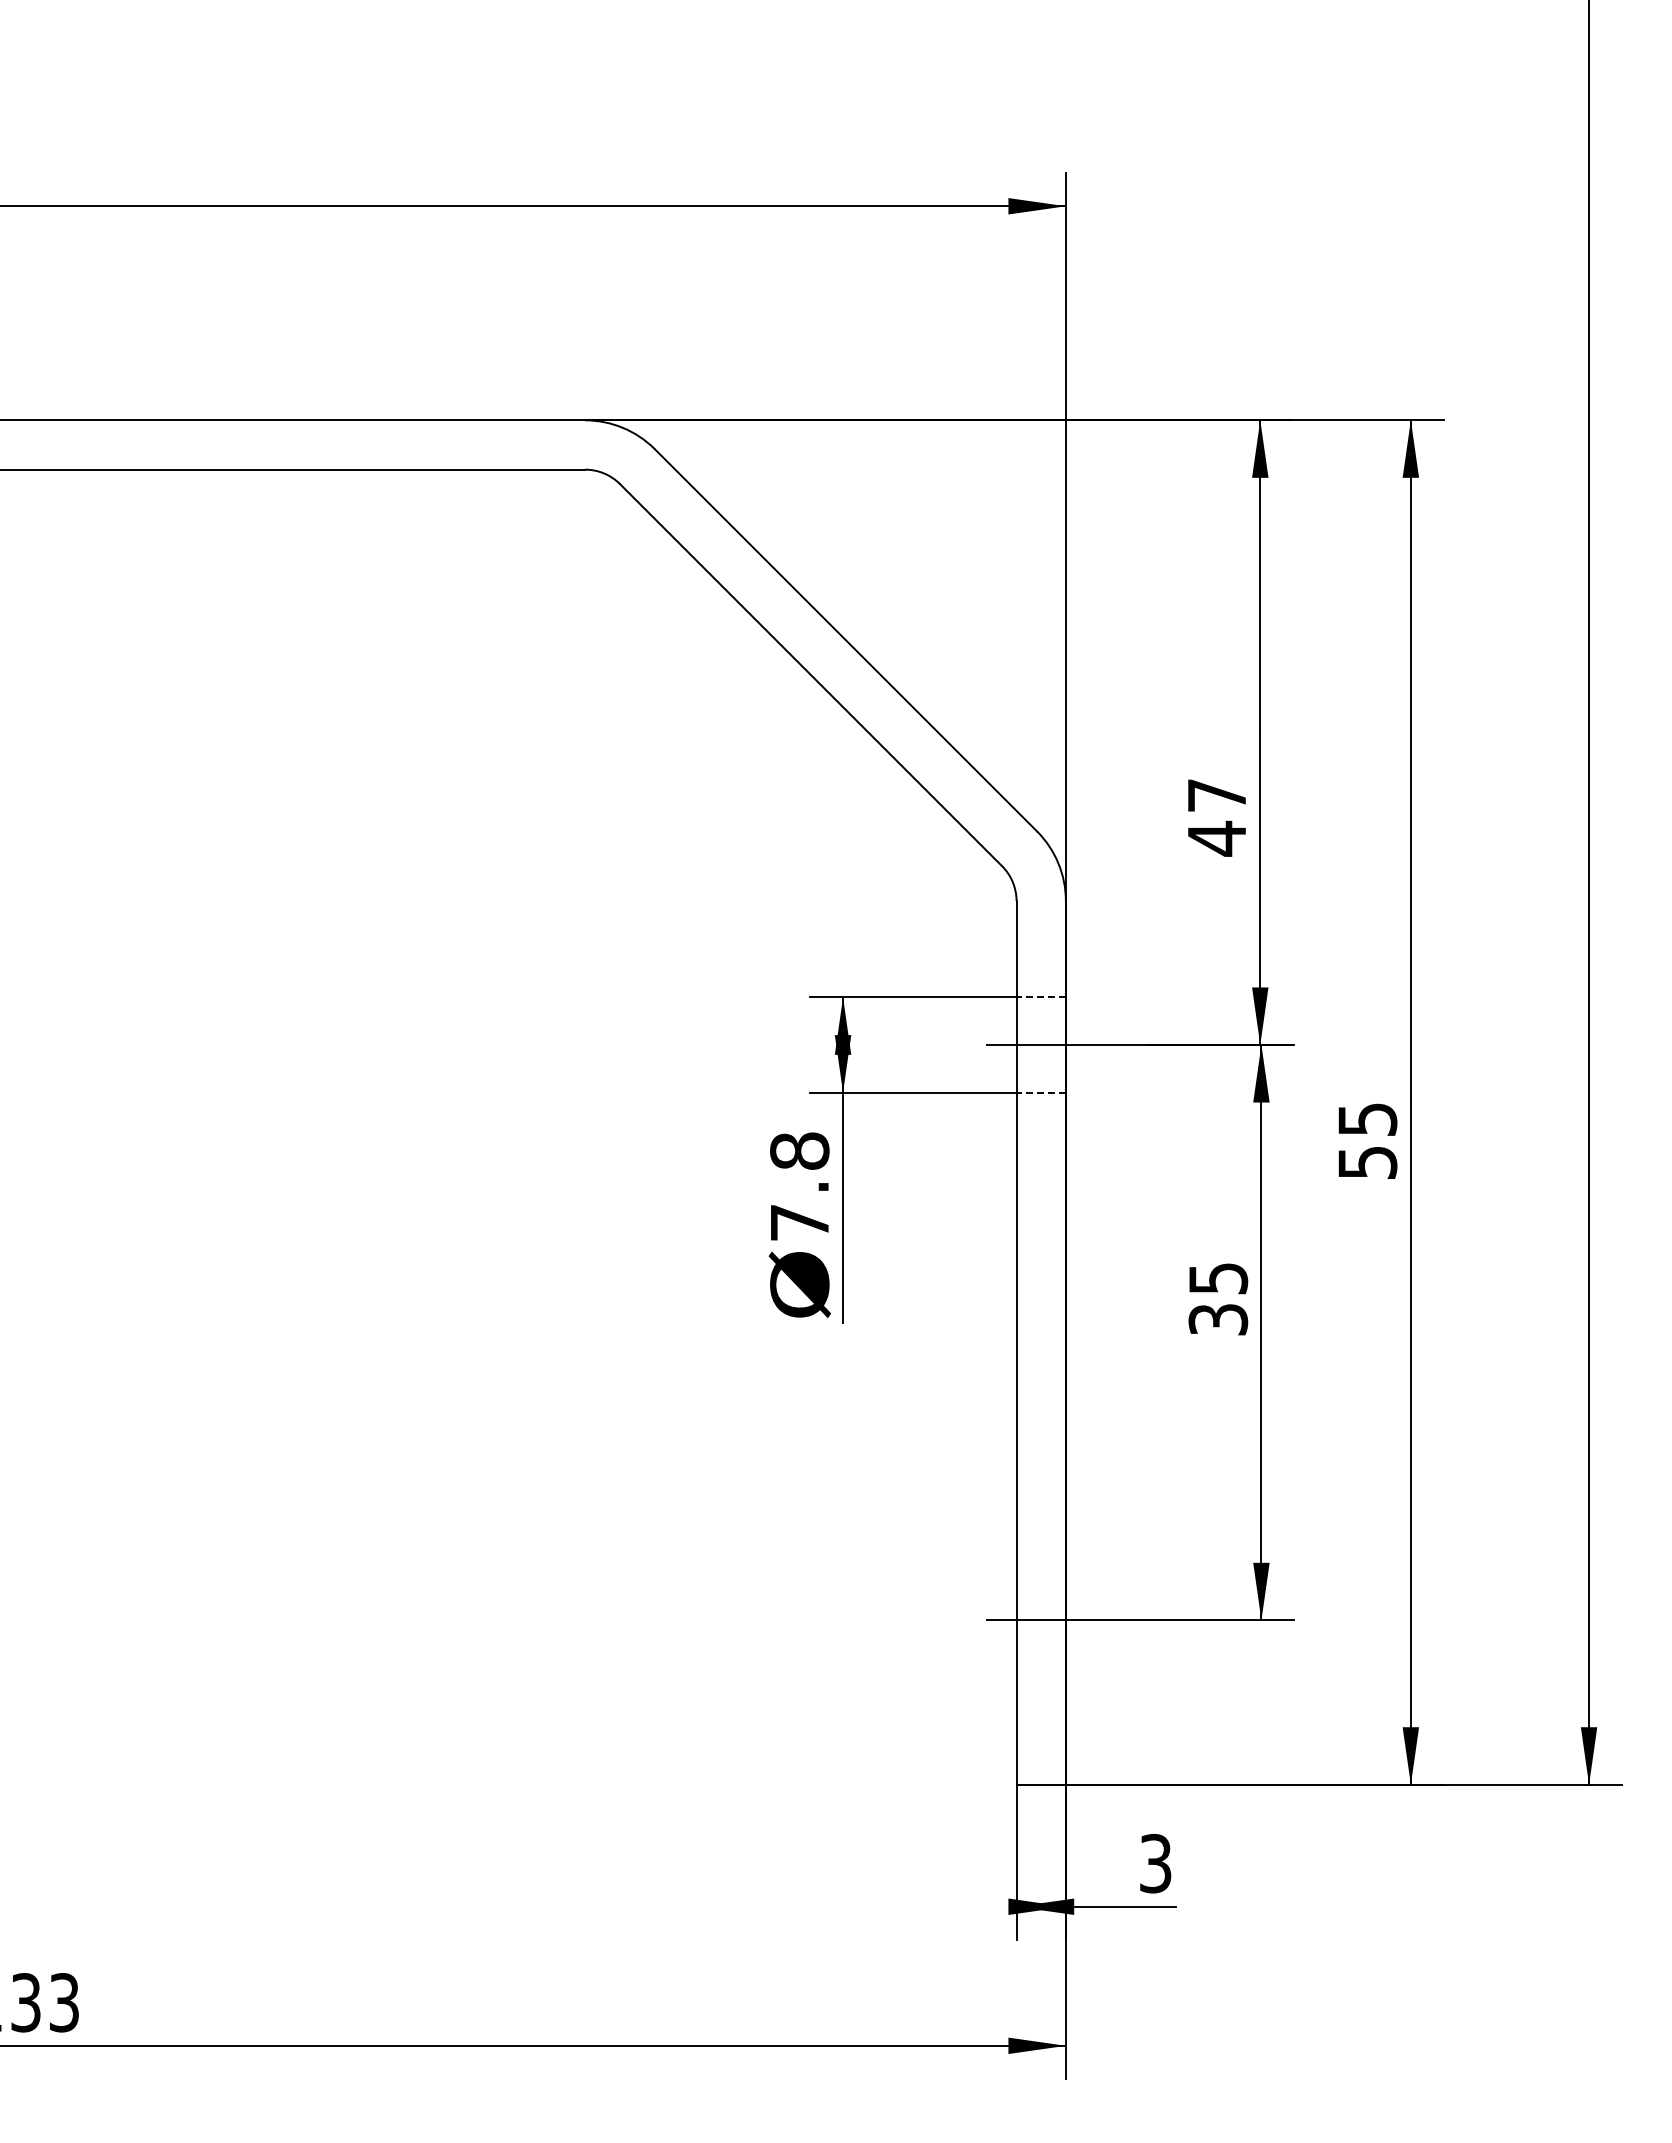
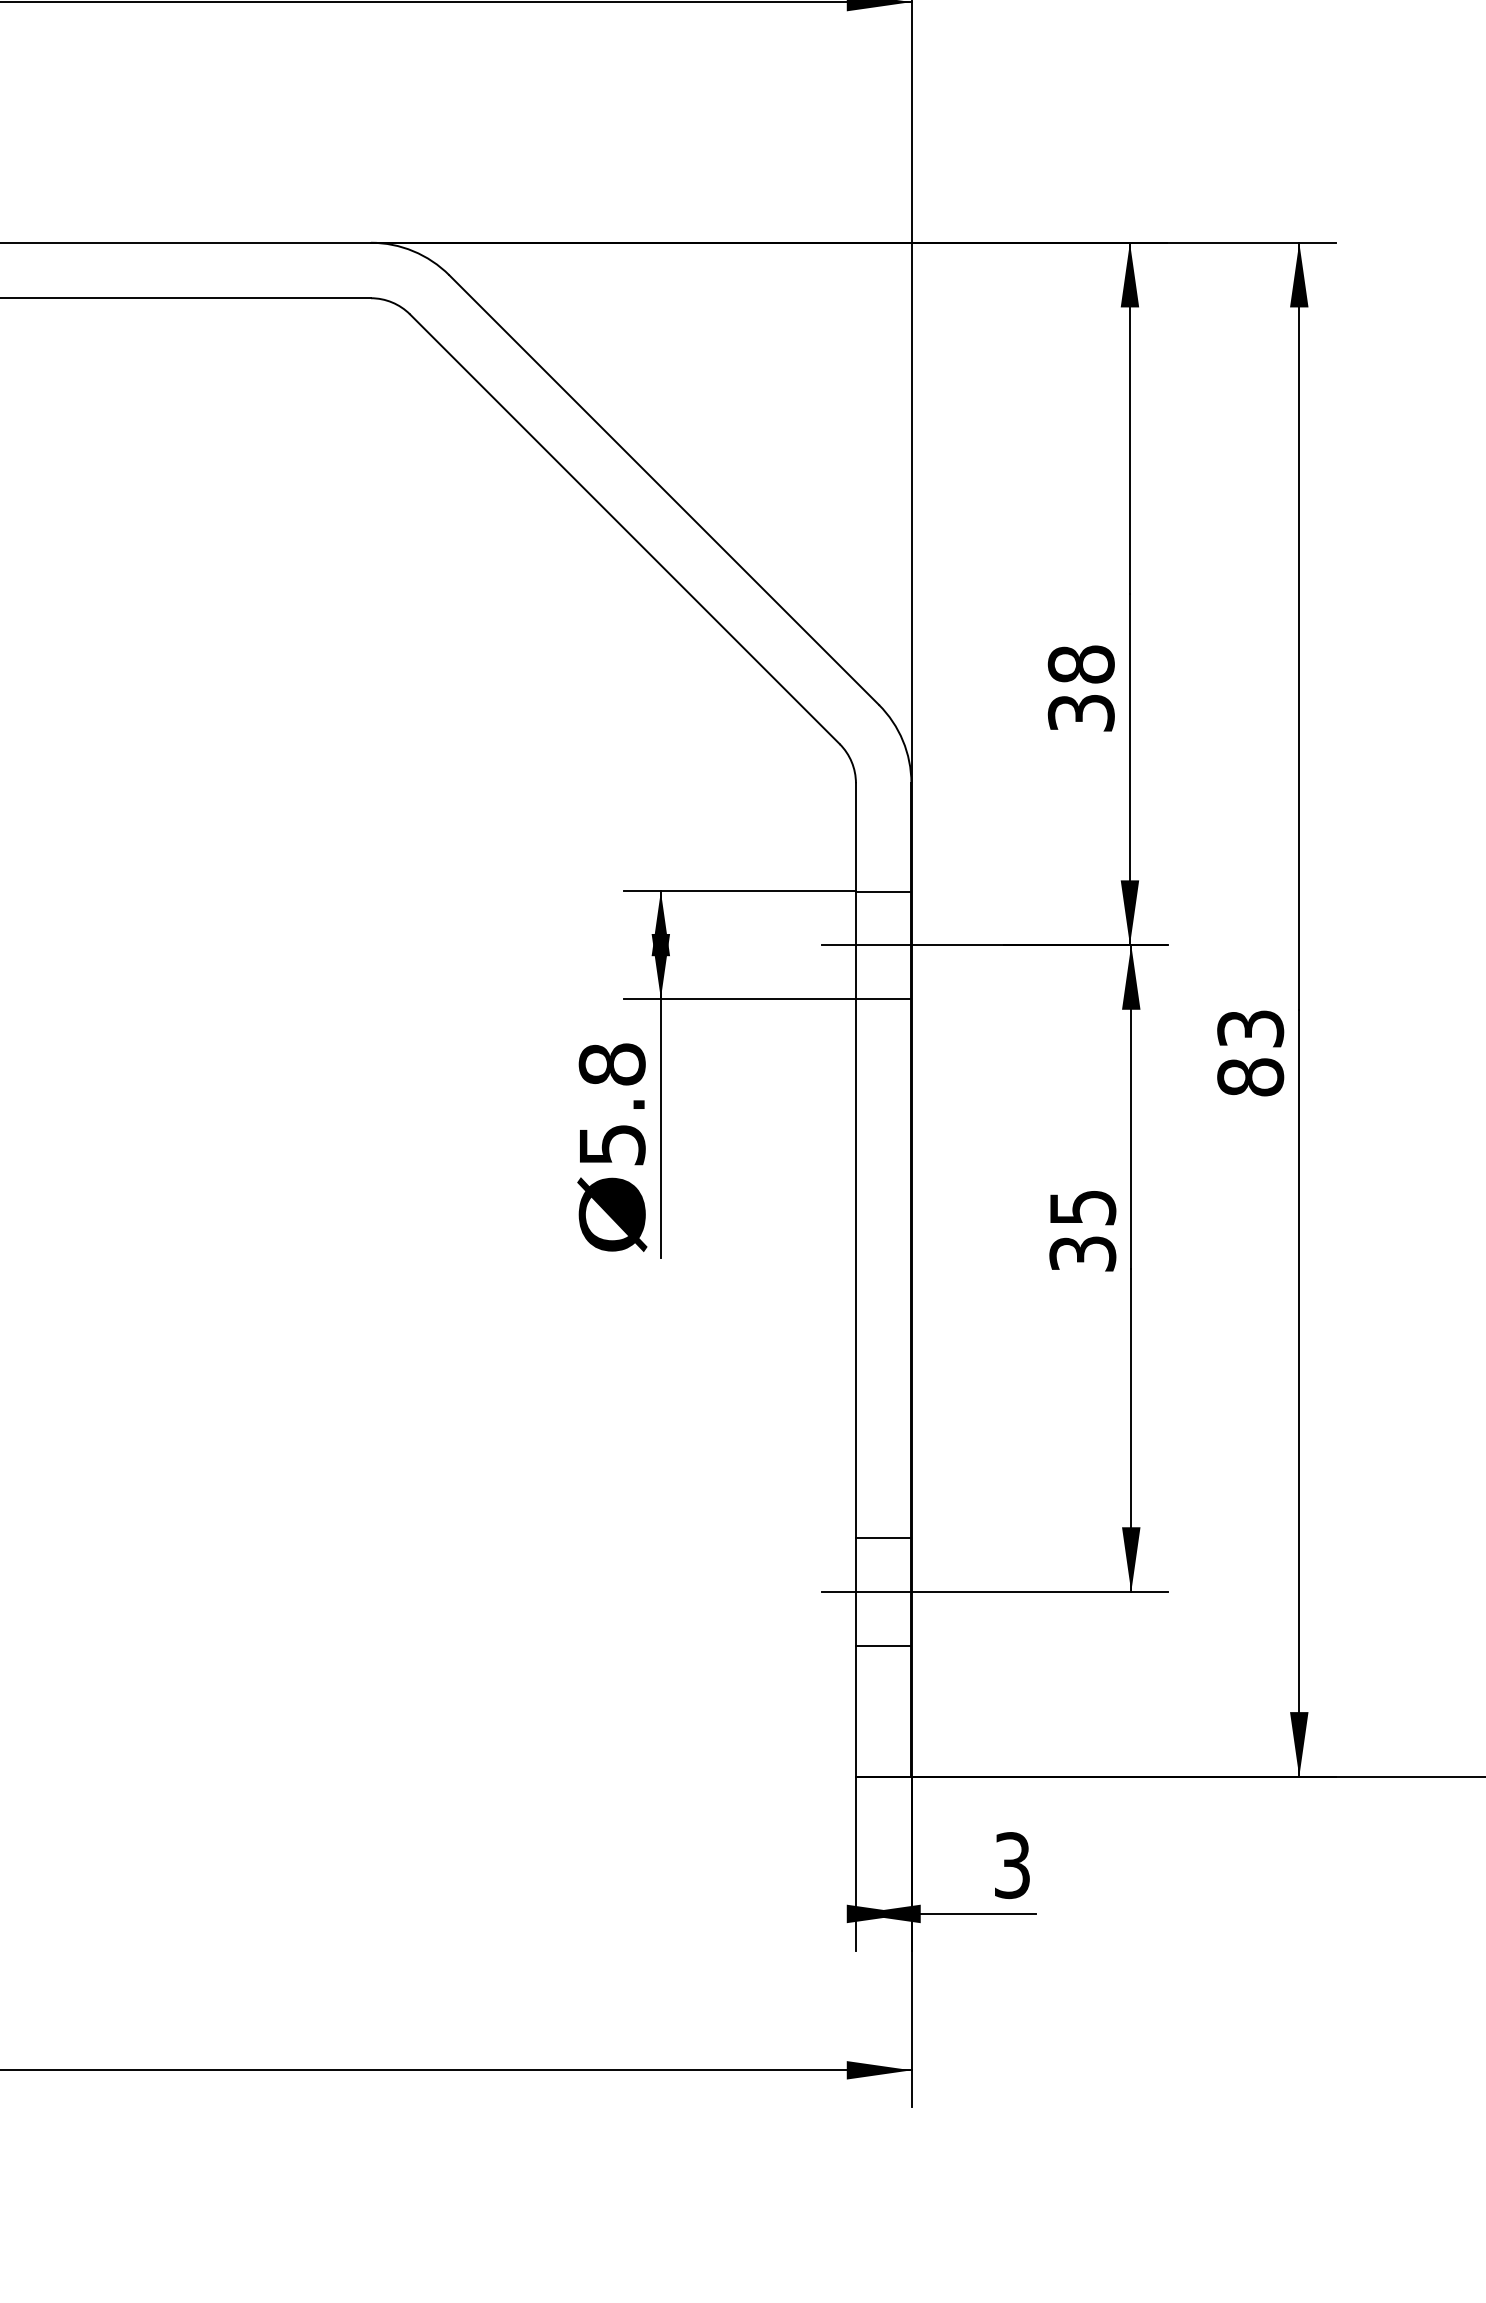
text: (1216, 817) -> (1080, 689), 47 -> 38
line: (1041, 997) -> (883, 891), dashed -> solid
line: (1041, 1092) -> (883, 998), dashed -> solid
text: (1367, 1141) -> (1250, 1053), 55 -> 83
text: (800, 1222) -> (613, 1144), 7.8 -> 5.8
line: (1040, 1572) -> (882, 1538), added
line: (1040, 1668) -> (882, 1646), added

